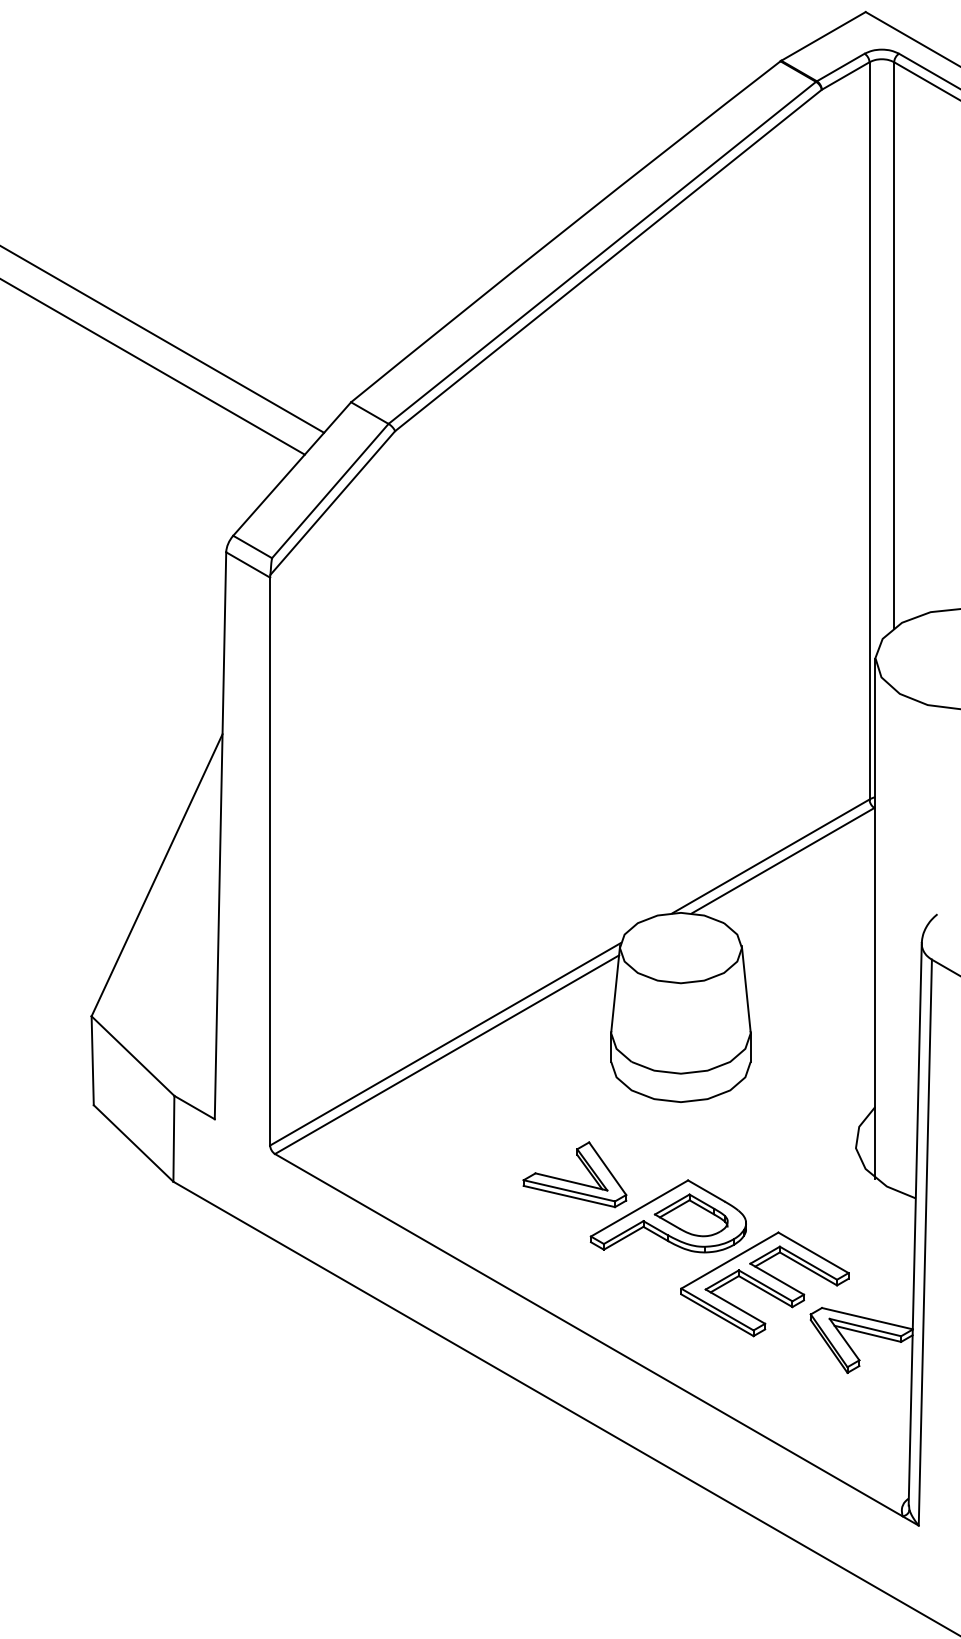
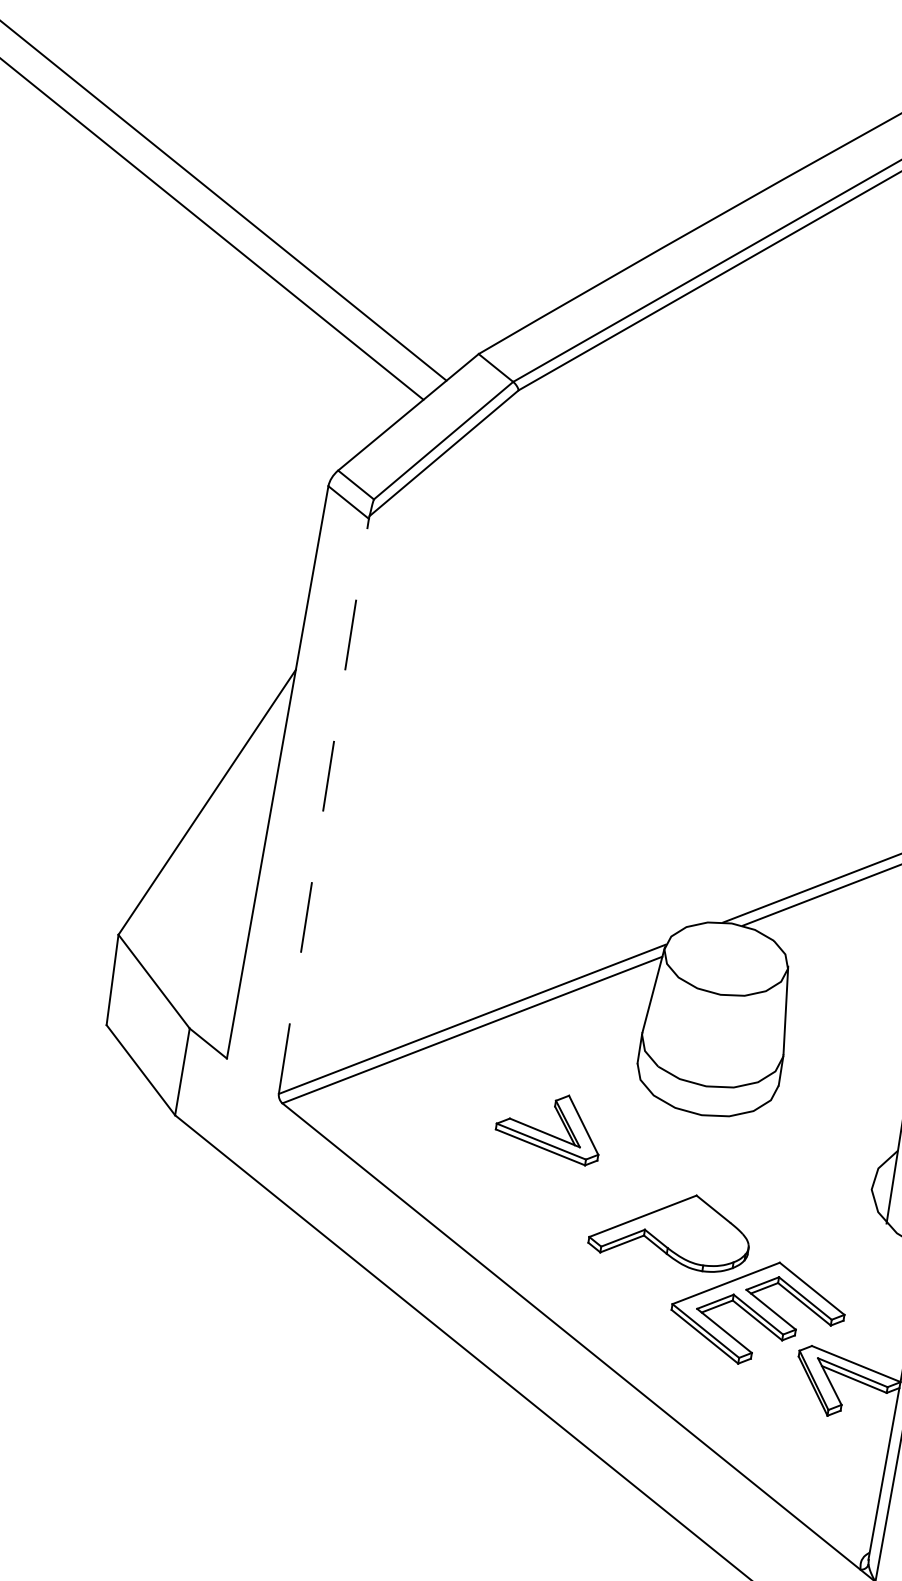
line: (270, 861) -> (324, 806), solid -> dashed
part: (574, 1181) -> (548, 1132), moved
part: (690, 1215) -> (693, 1231), removed

